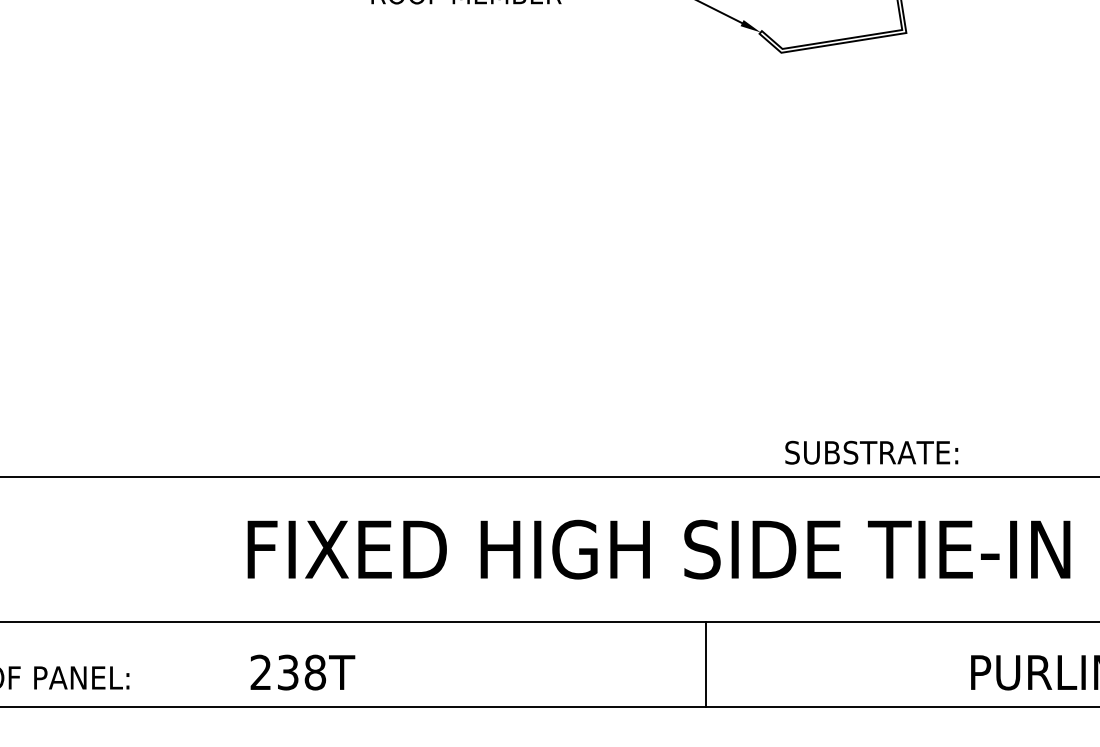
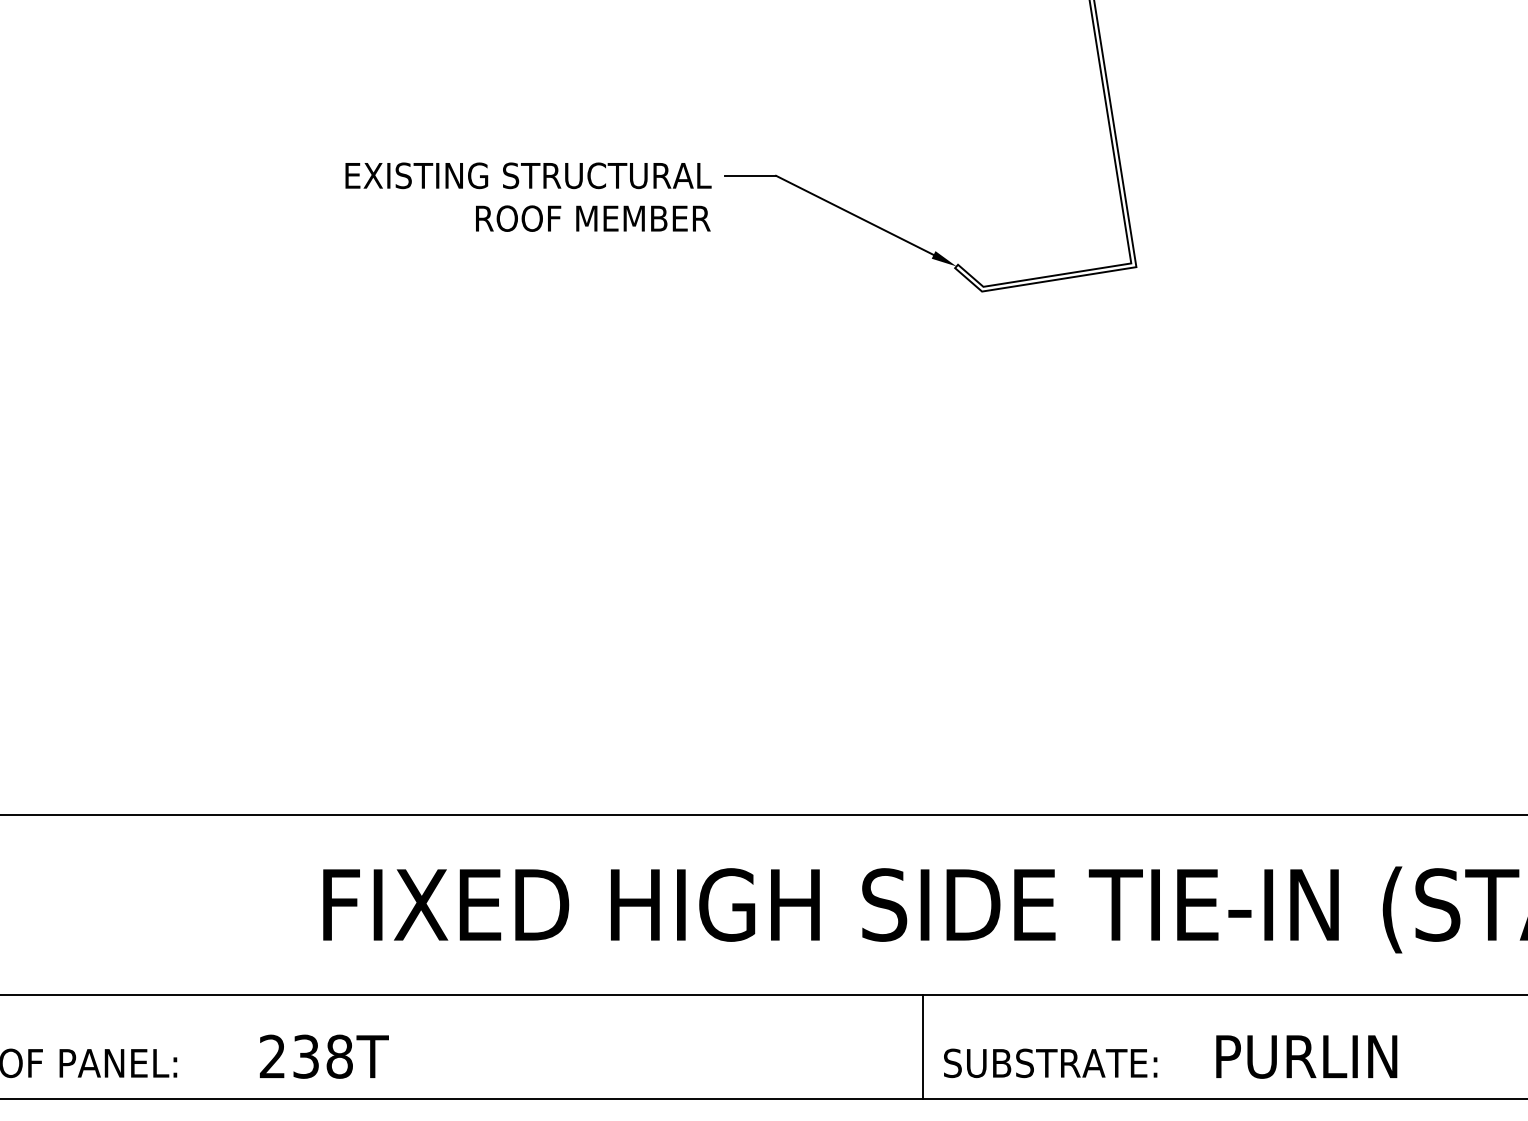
text: (871, 452) -> (1050, 1063), moved
line: (705, 664) -> (923, 1046), moved
text: (303, 672) -> (324, 1056), moved

